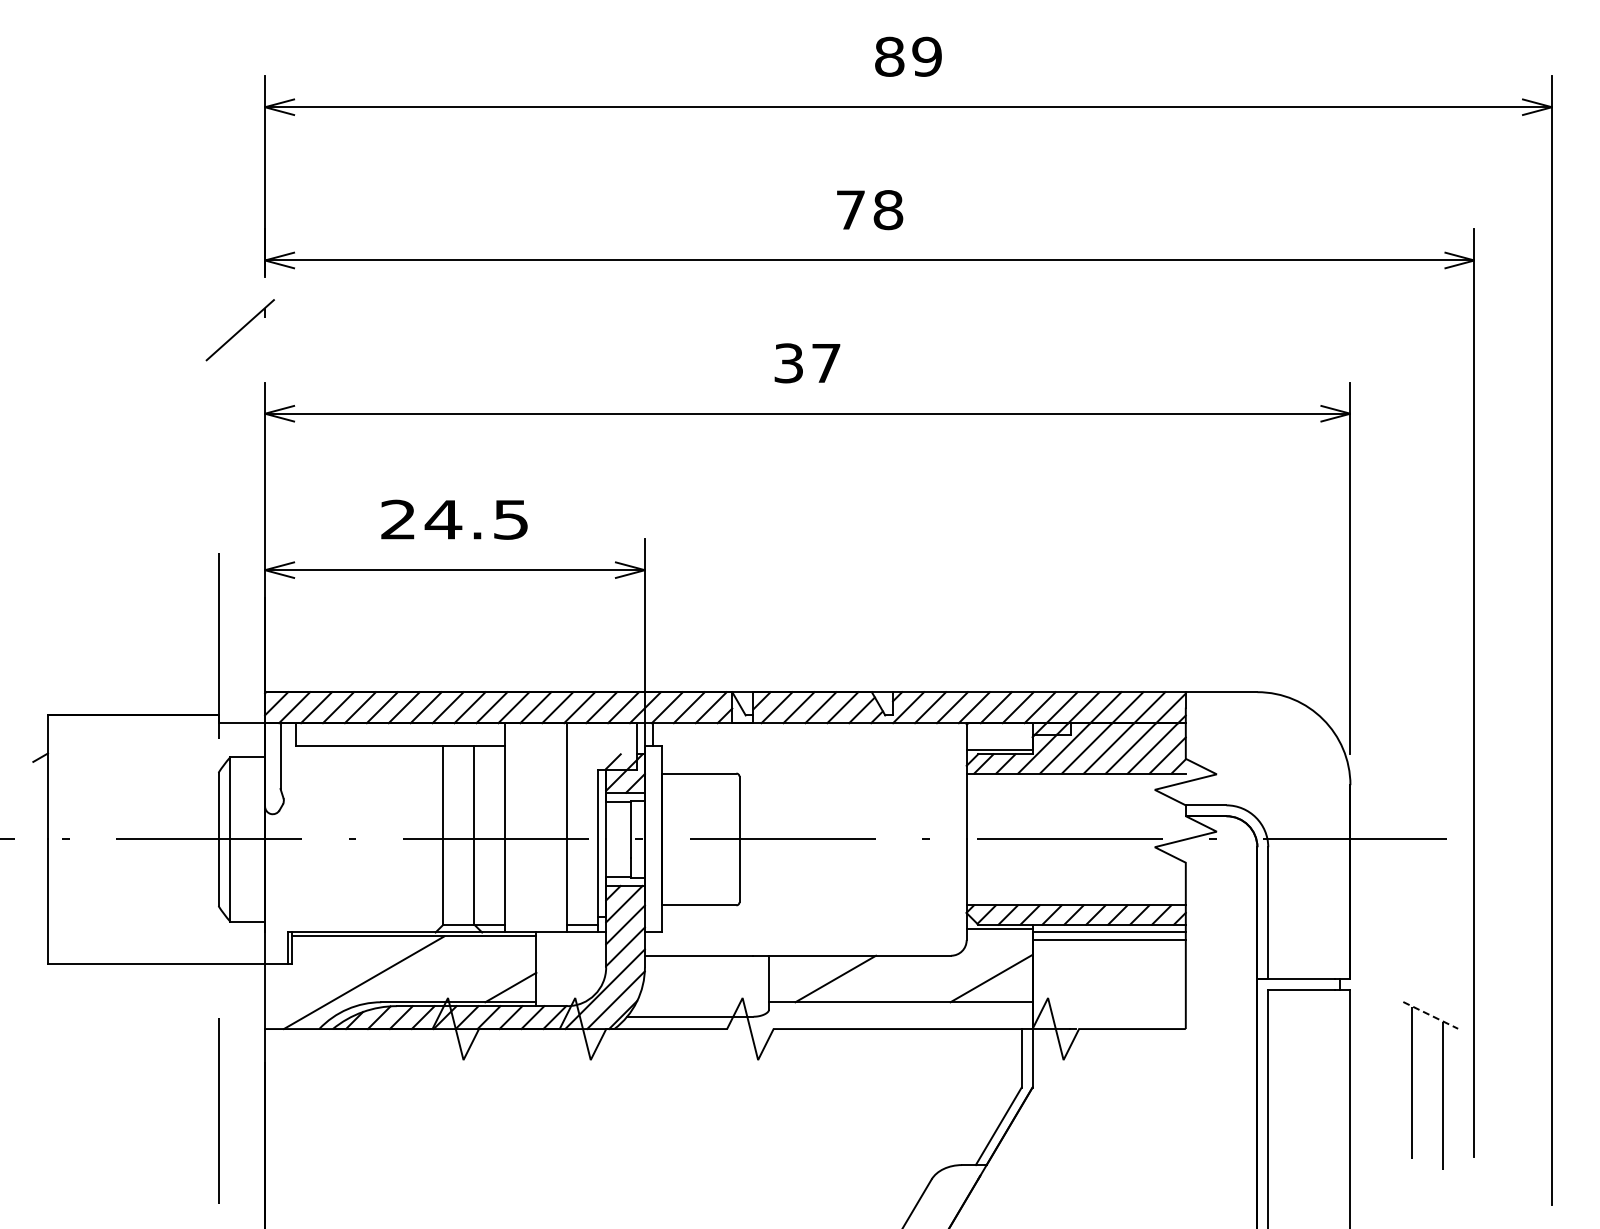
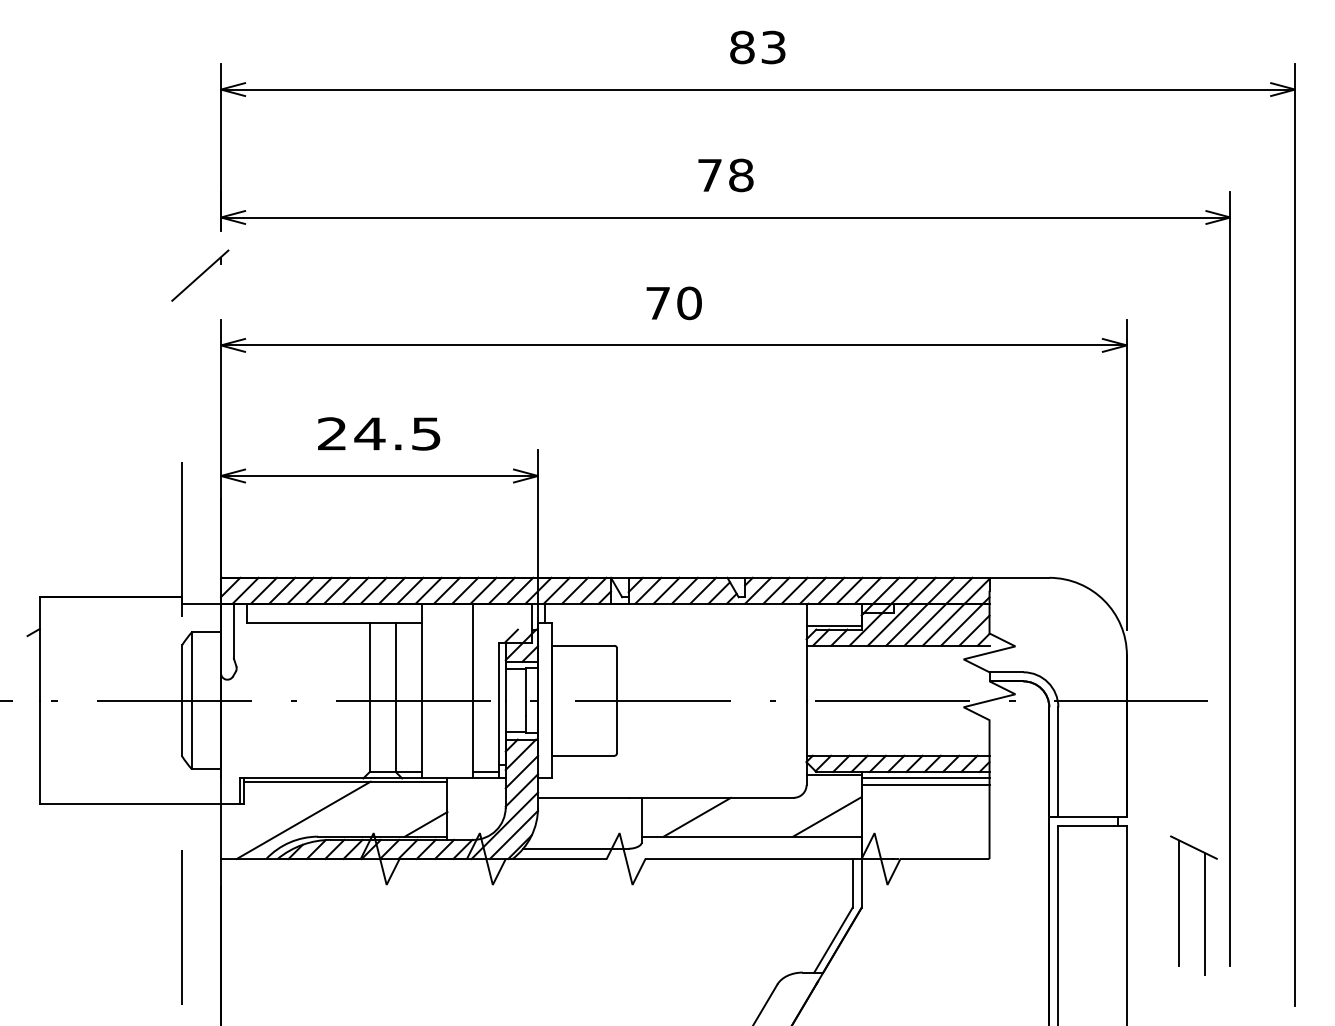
text: (926, 56) -> (773, 47), 89 -> 83
text: (807, 363) -> (673, 303), 37 -> 70
line: (1430, 1015) -> (1193, 847), dashed -> solid

